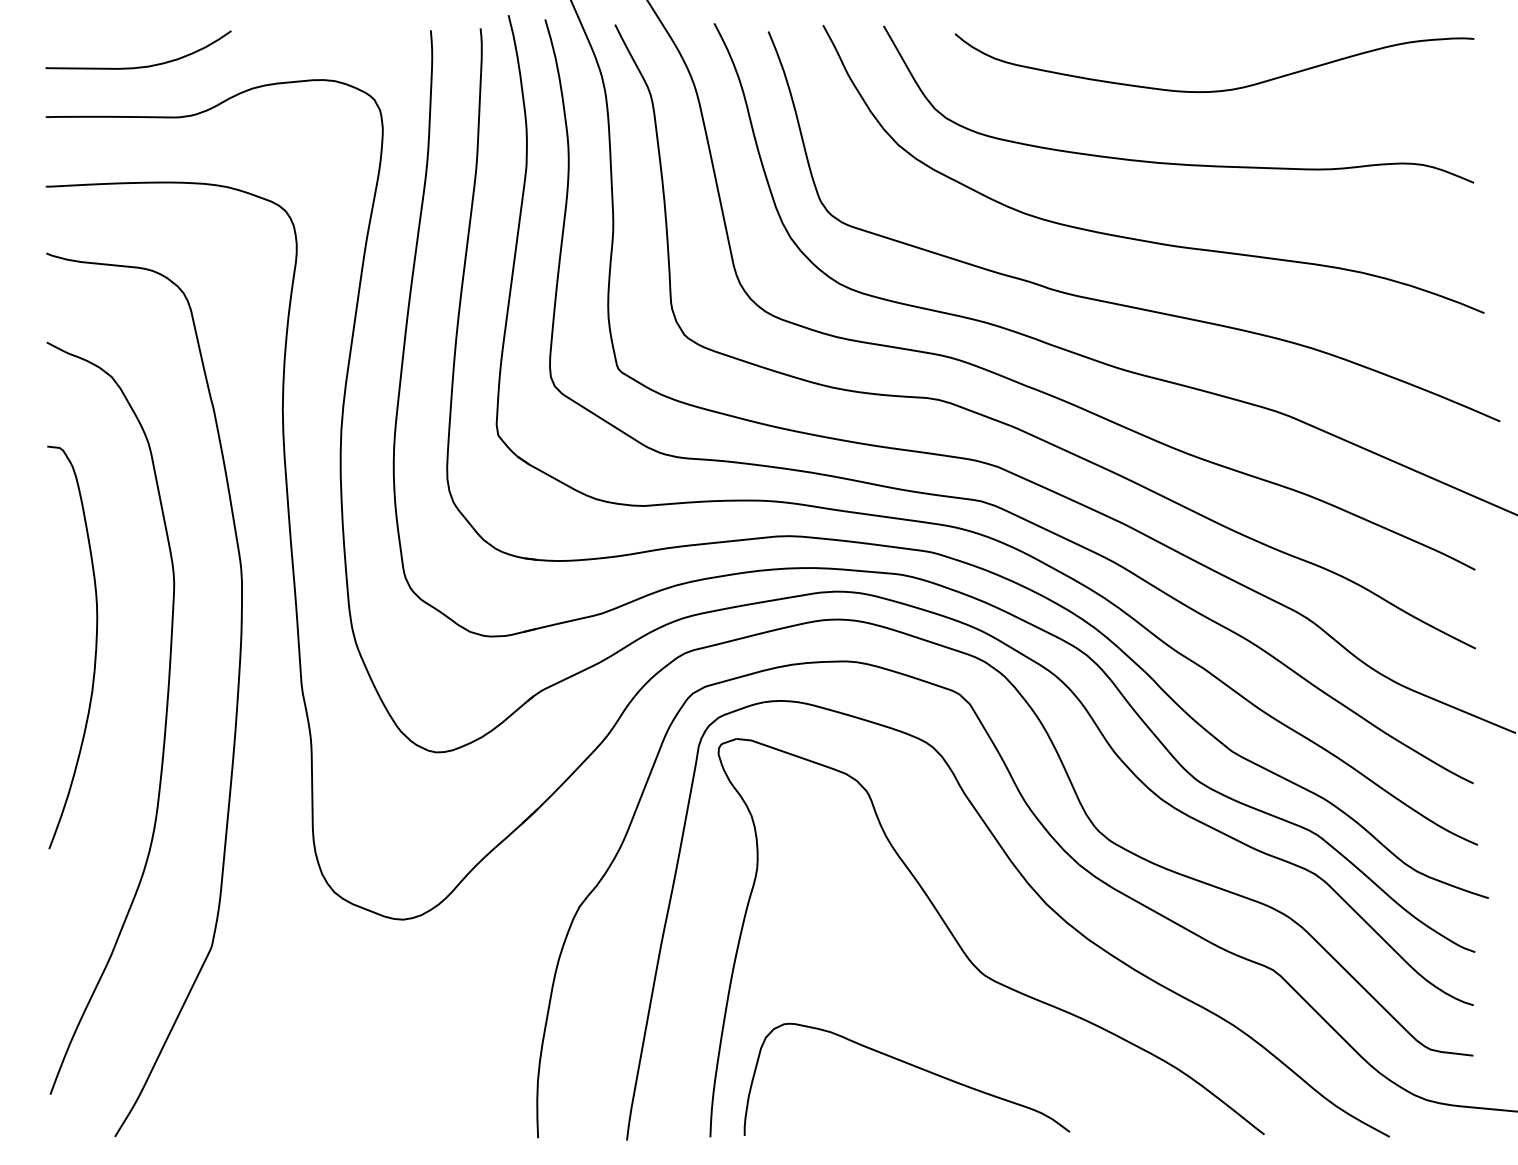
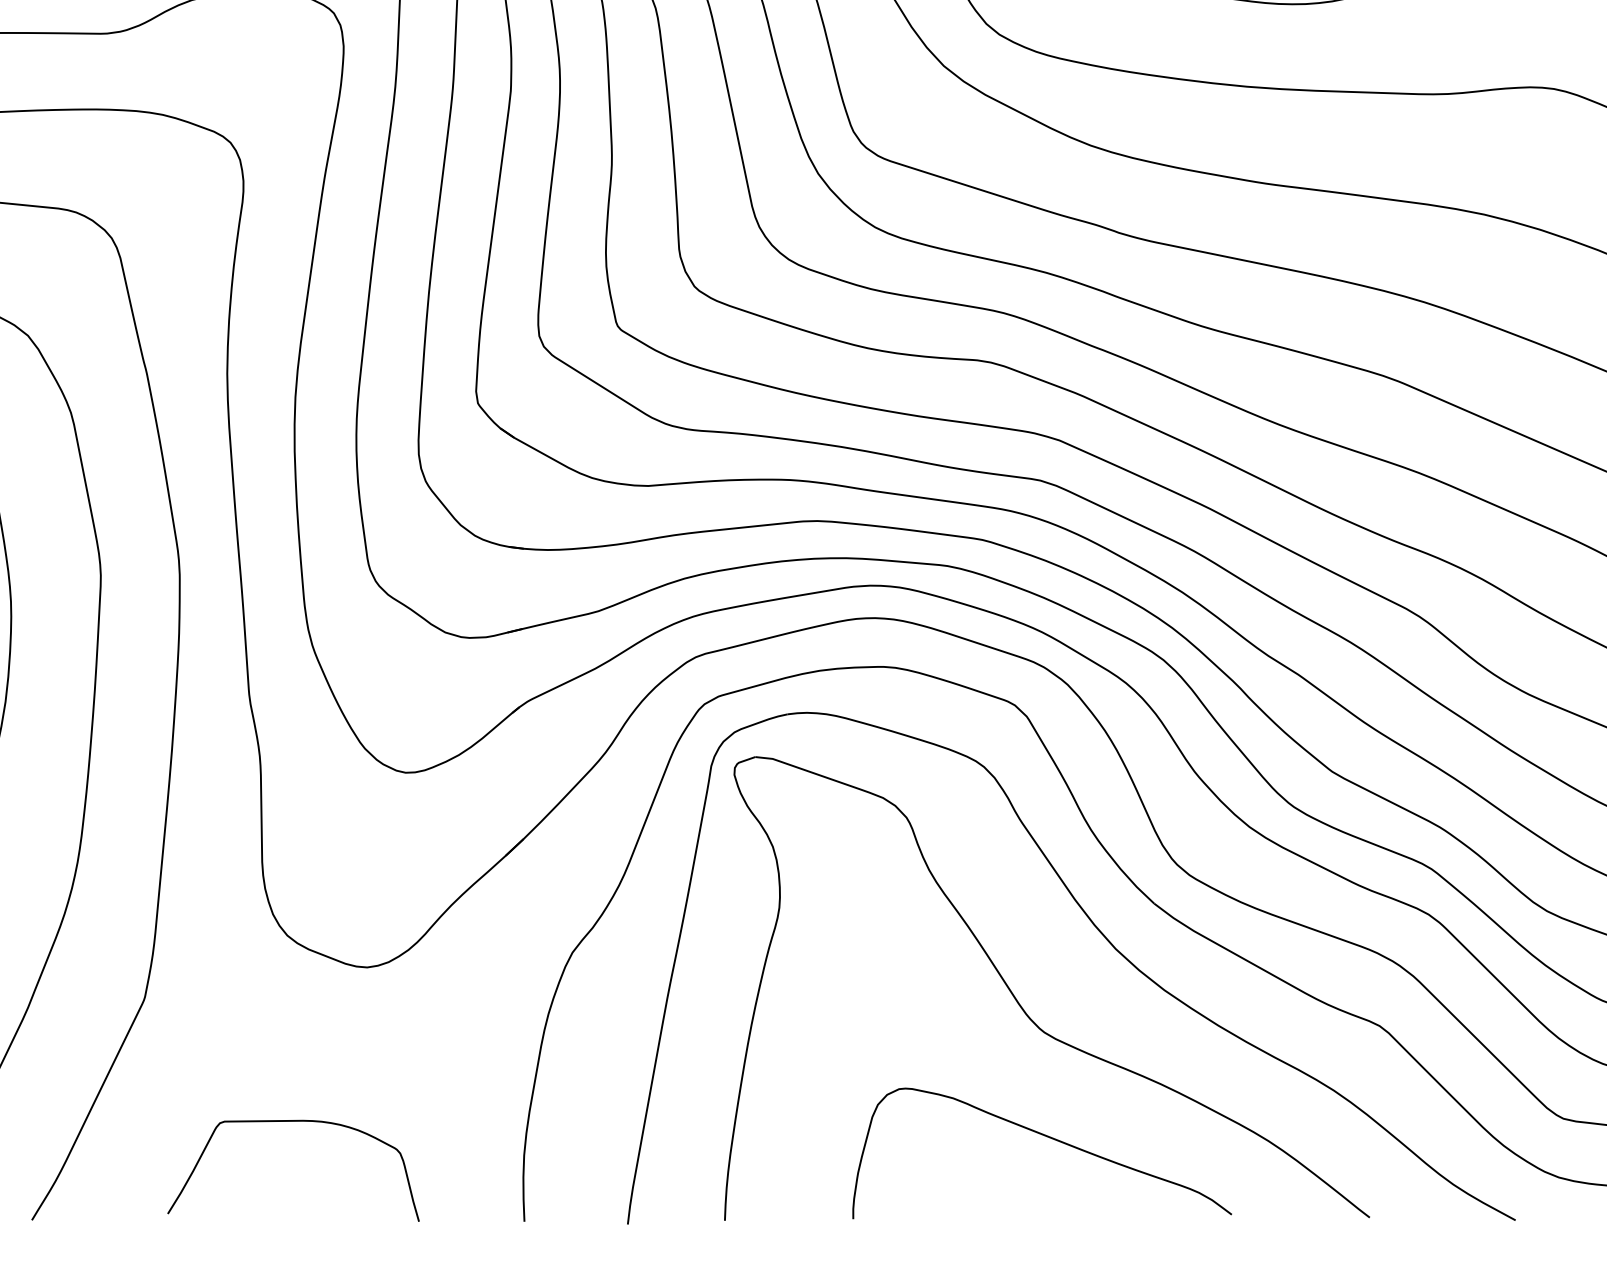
curve: (339, 1052) -> (293, 1122), added
curve: (912, 1066) -> (1048, 1138), moved

